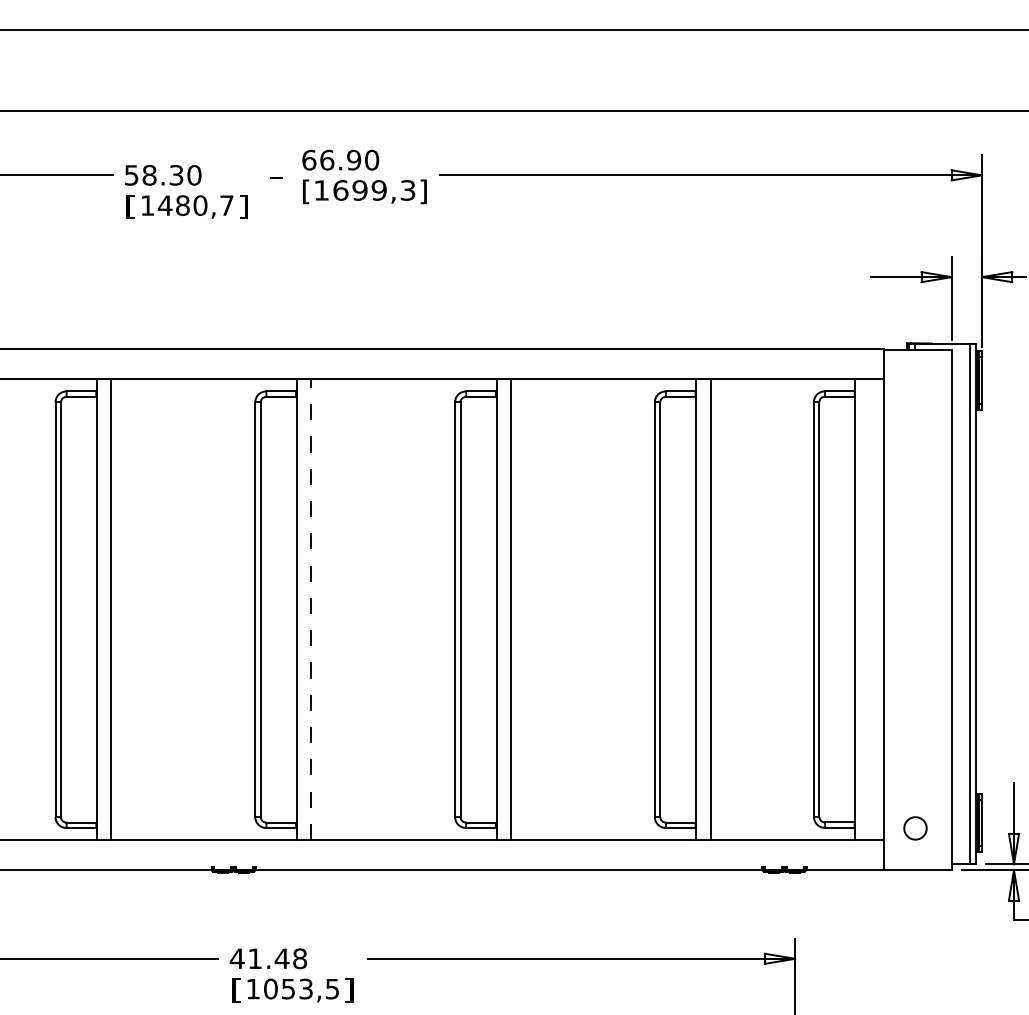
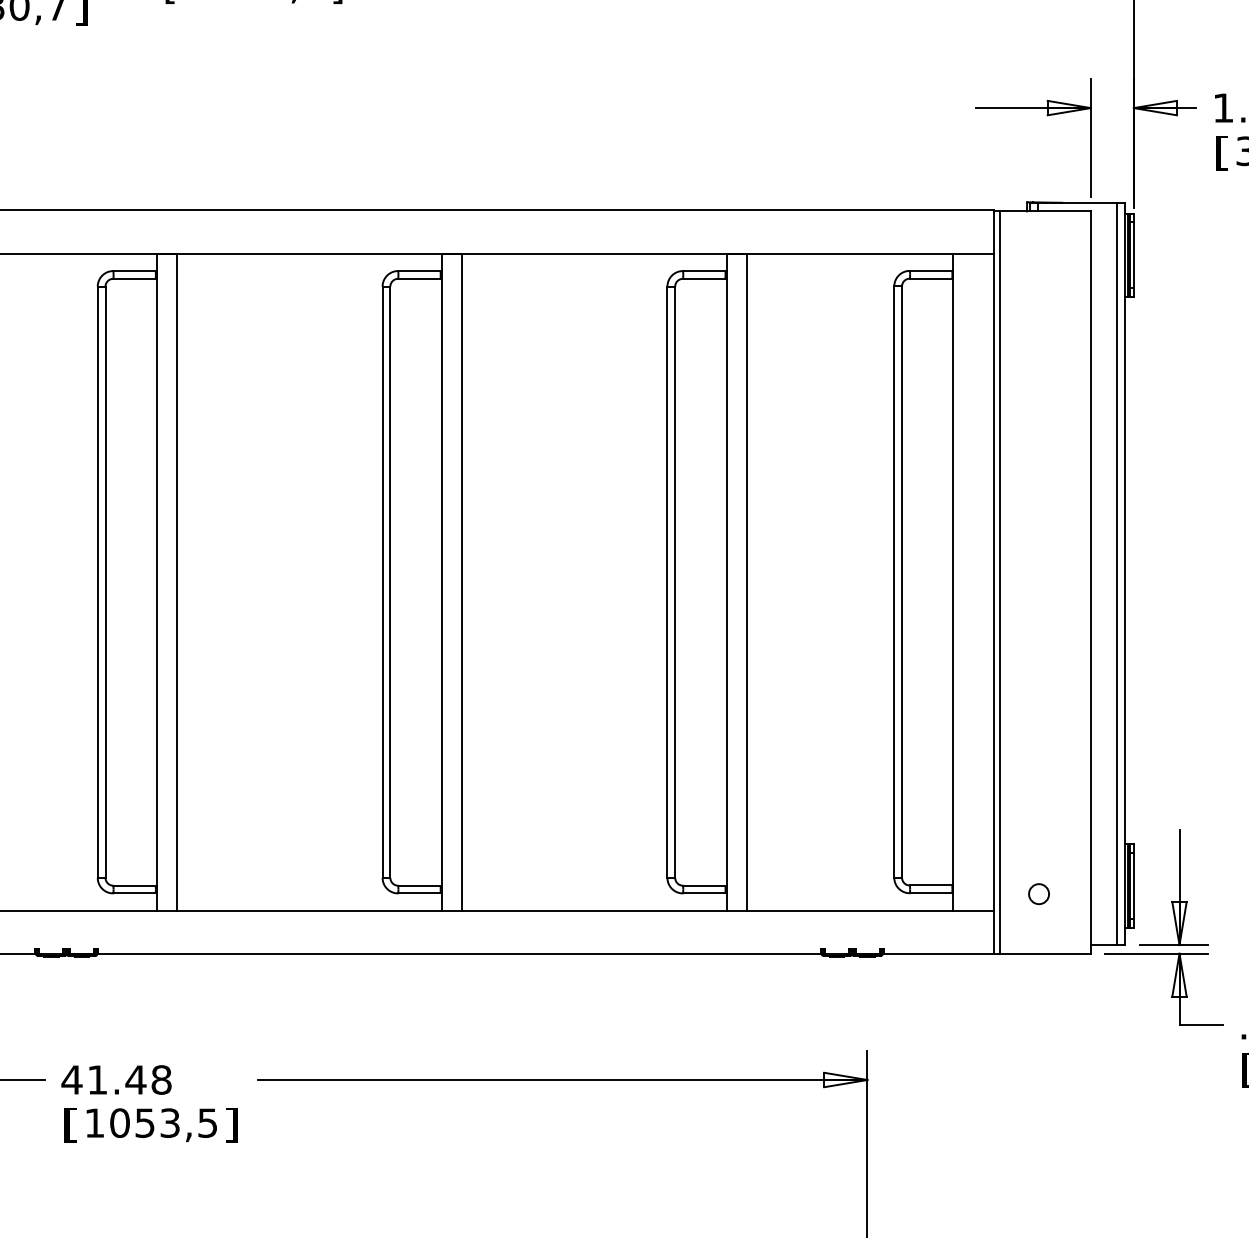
line: (311, 609) -> (177, 581), dashed -> solid
line: (887, 609) -> (999, 581), added
circle: (915, 828) -> (1039, 894), size x0.62

